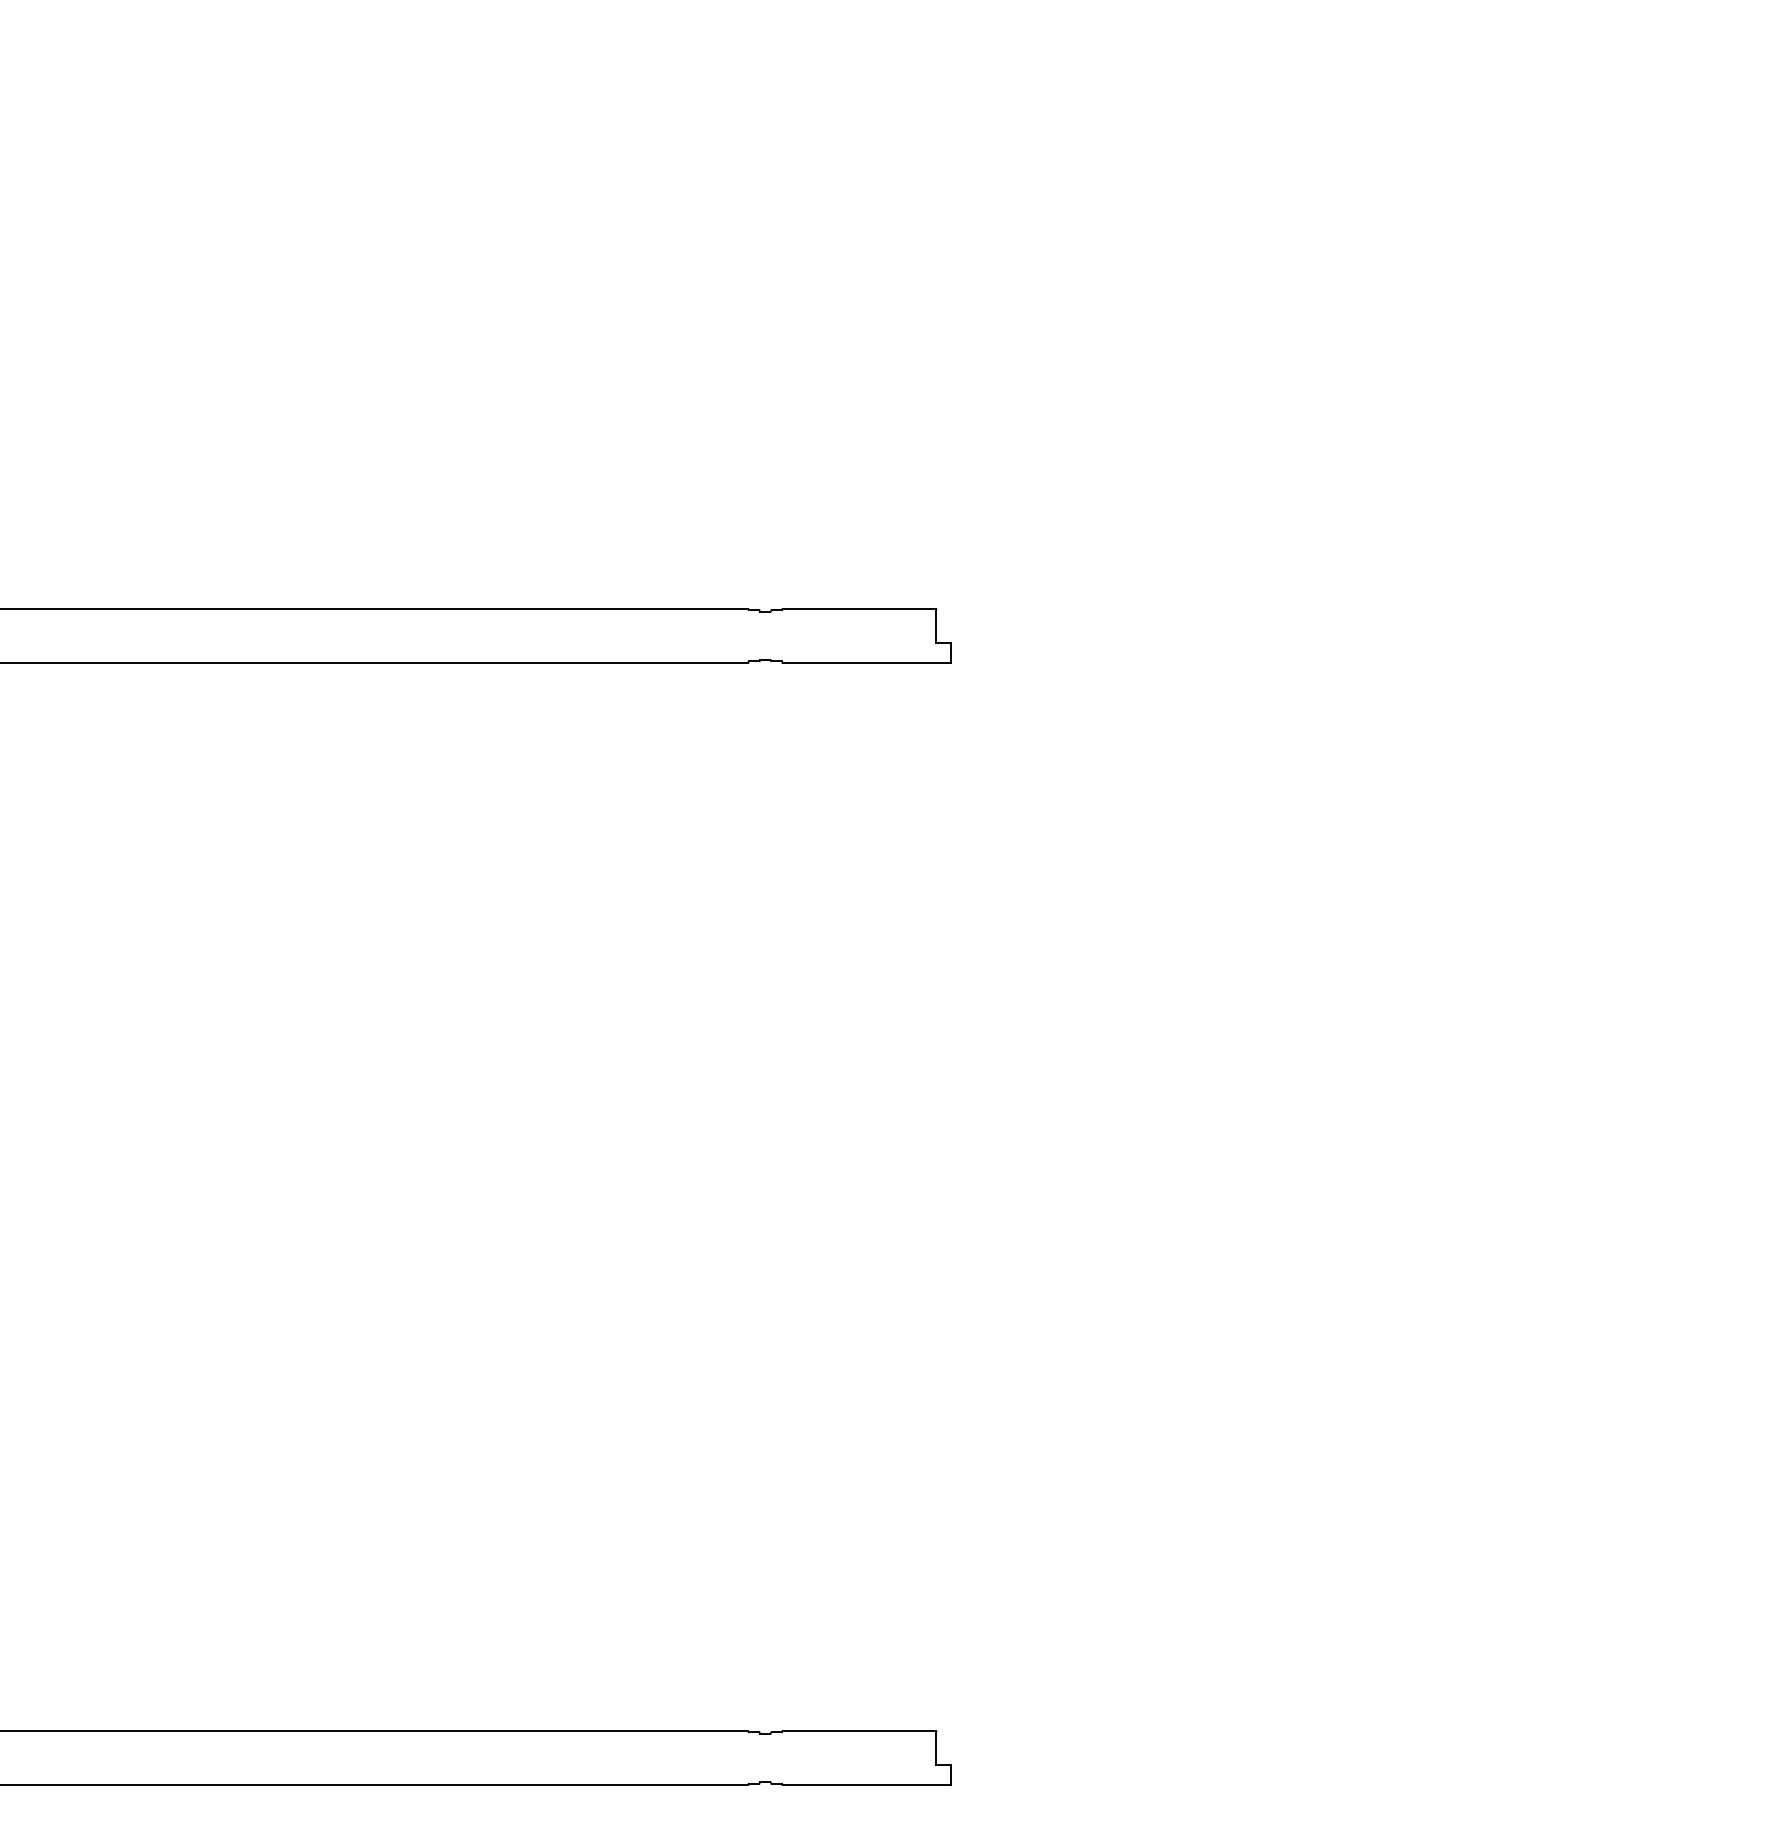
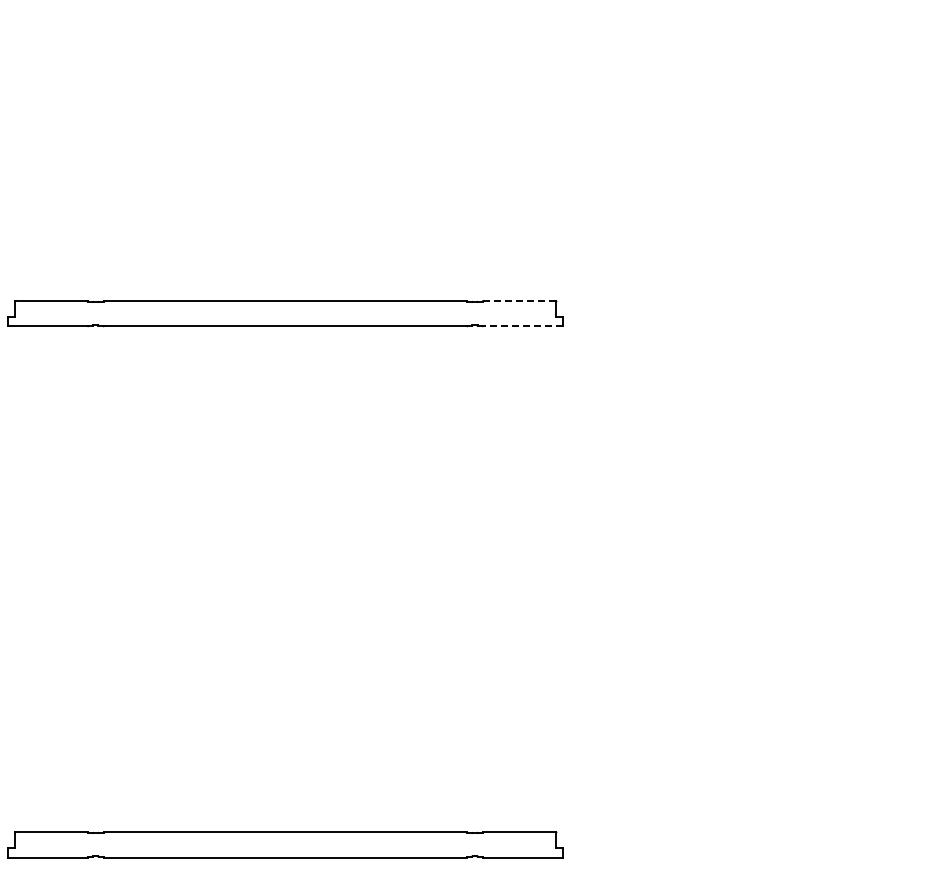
line: (859, 610) -> (519, 301), solid -> dashed
line: (865, 662) -> (522, 326), solid -> dashed

